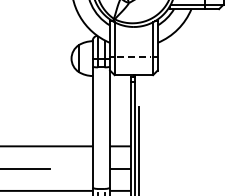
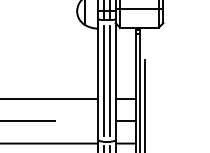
line: (134, 56) -> (140, 9), dashed -> solid
line: (98, 127) -> (104, 80), added
line: (104, 127) -> (110, 80), added

